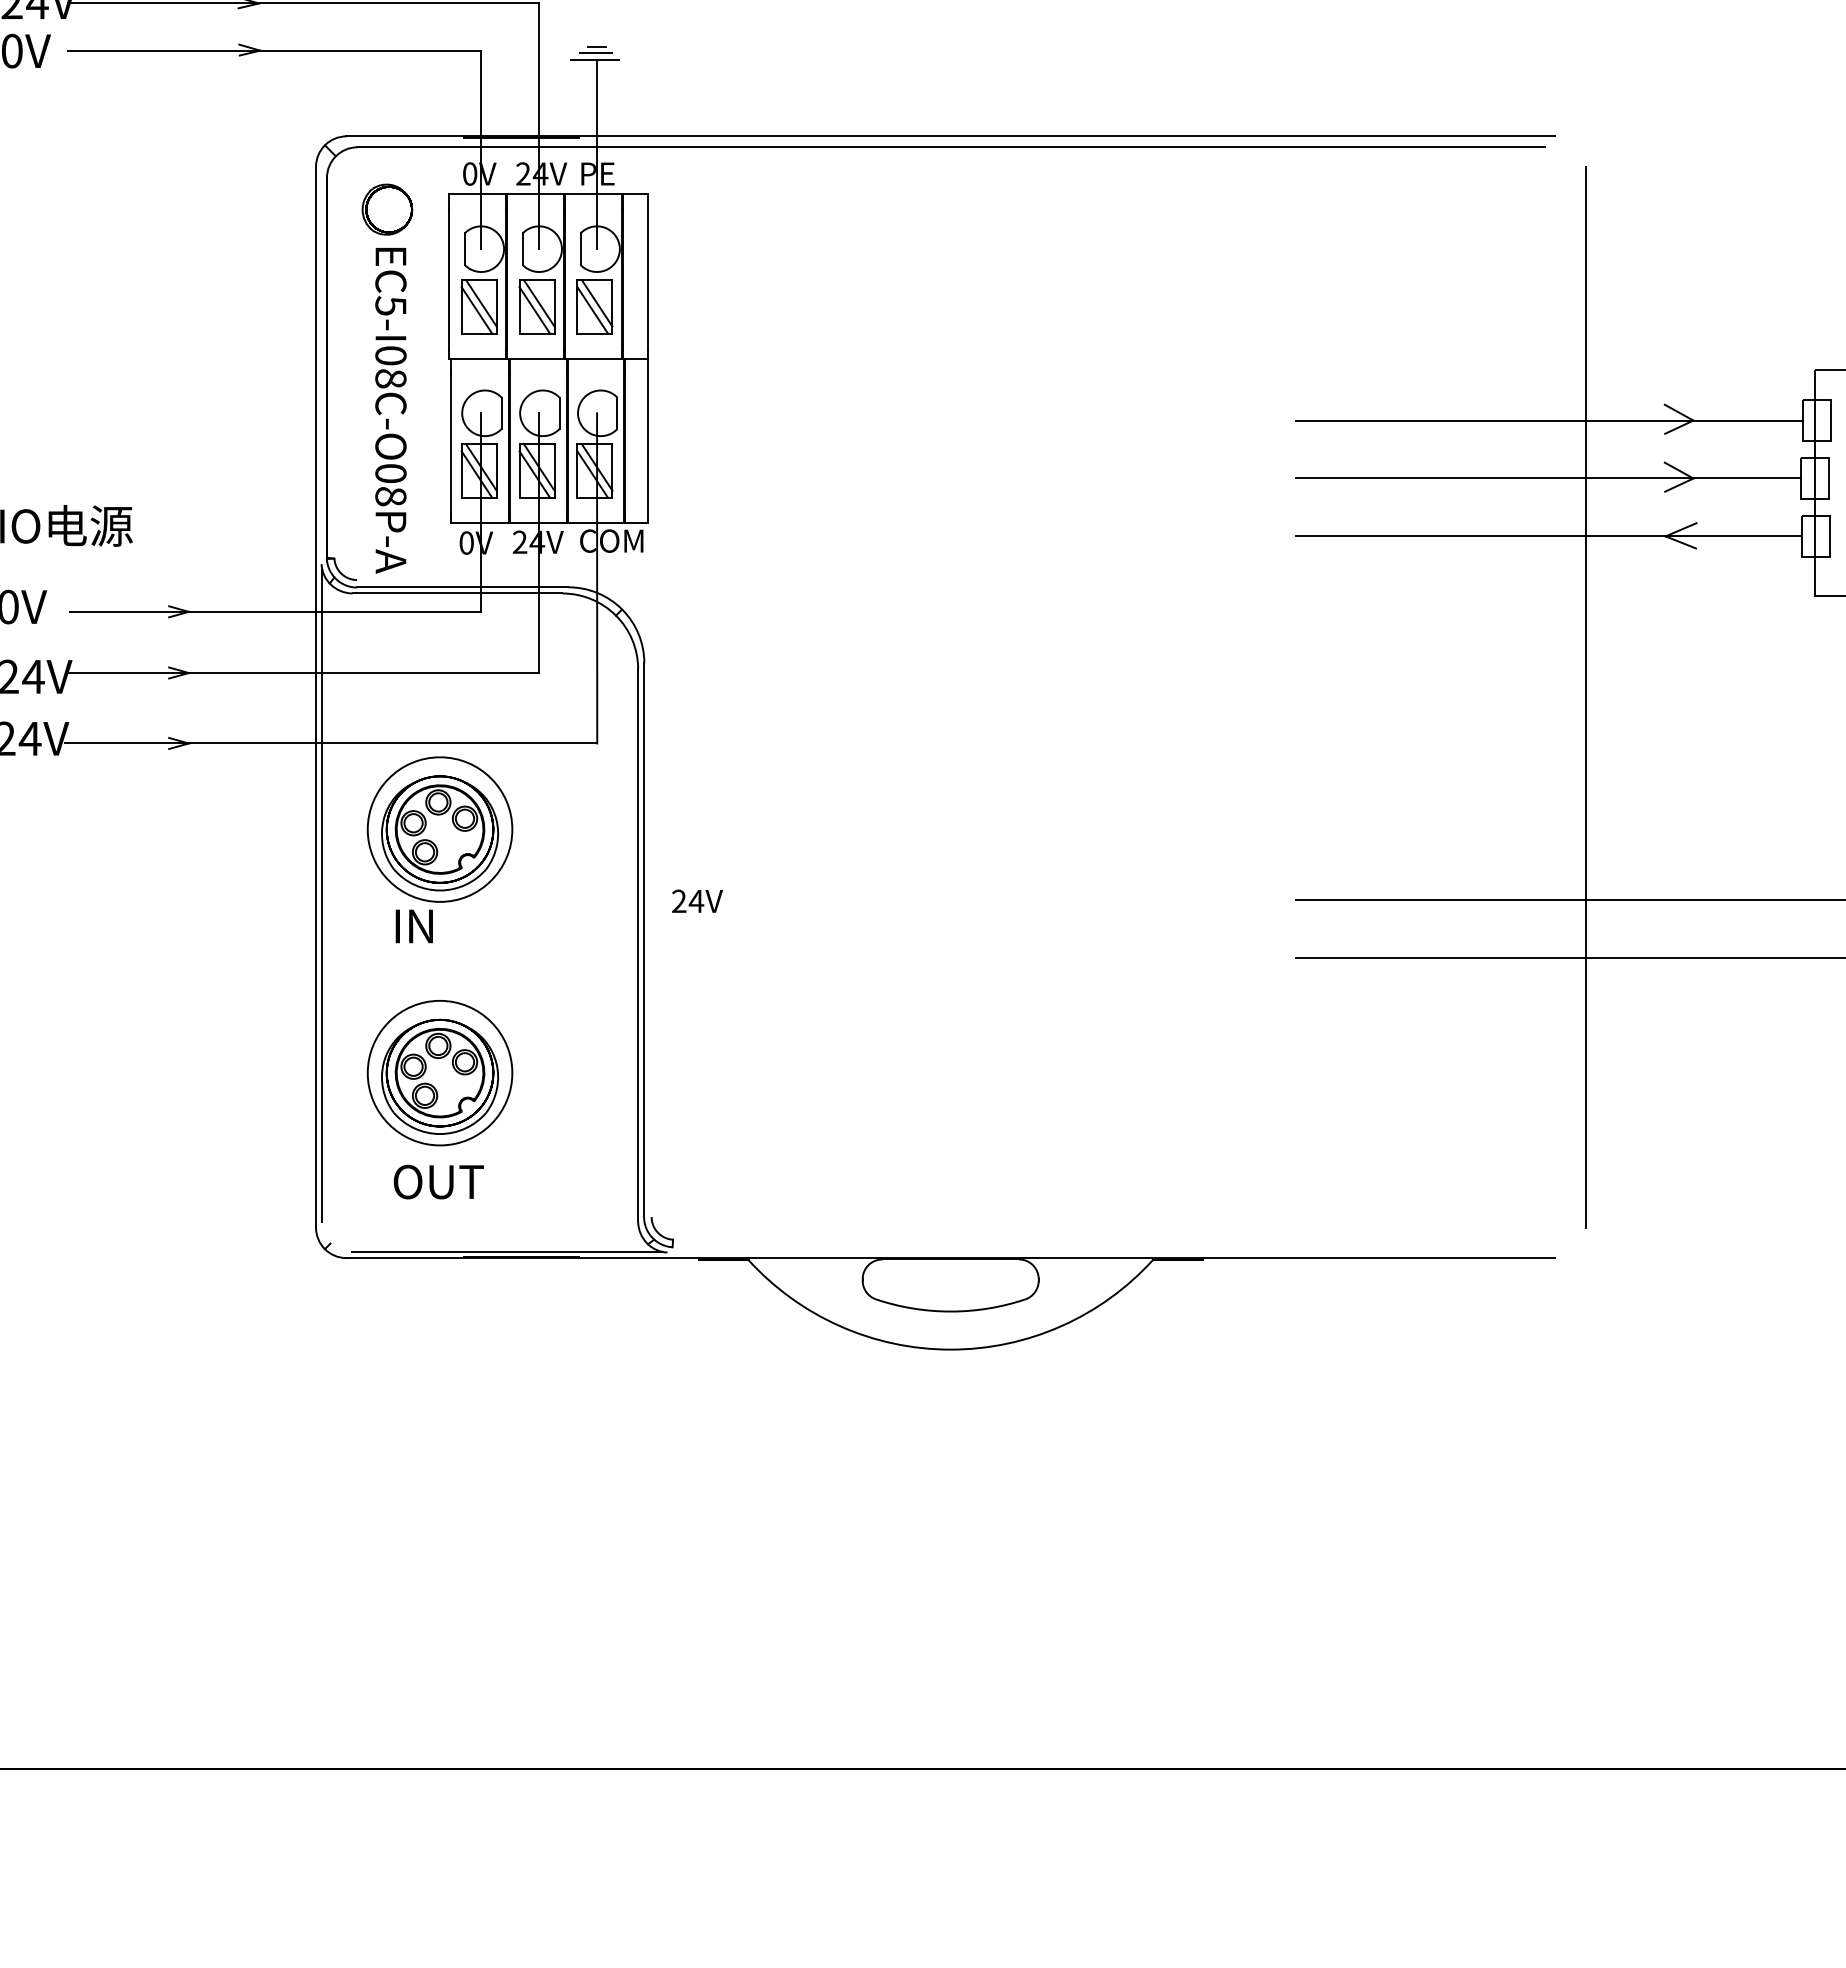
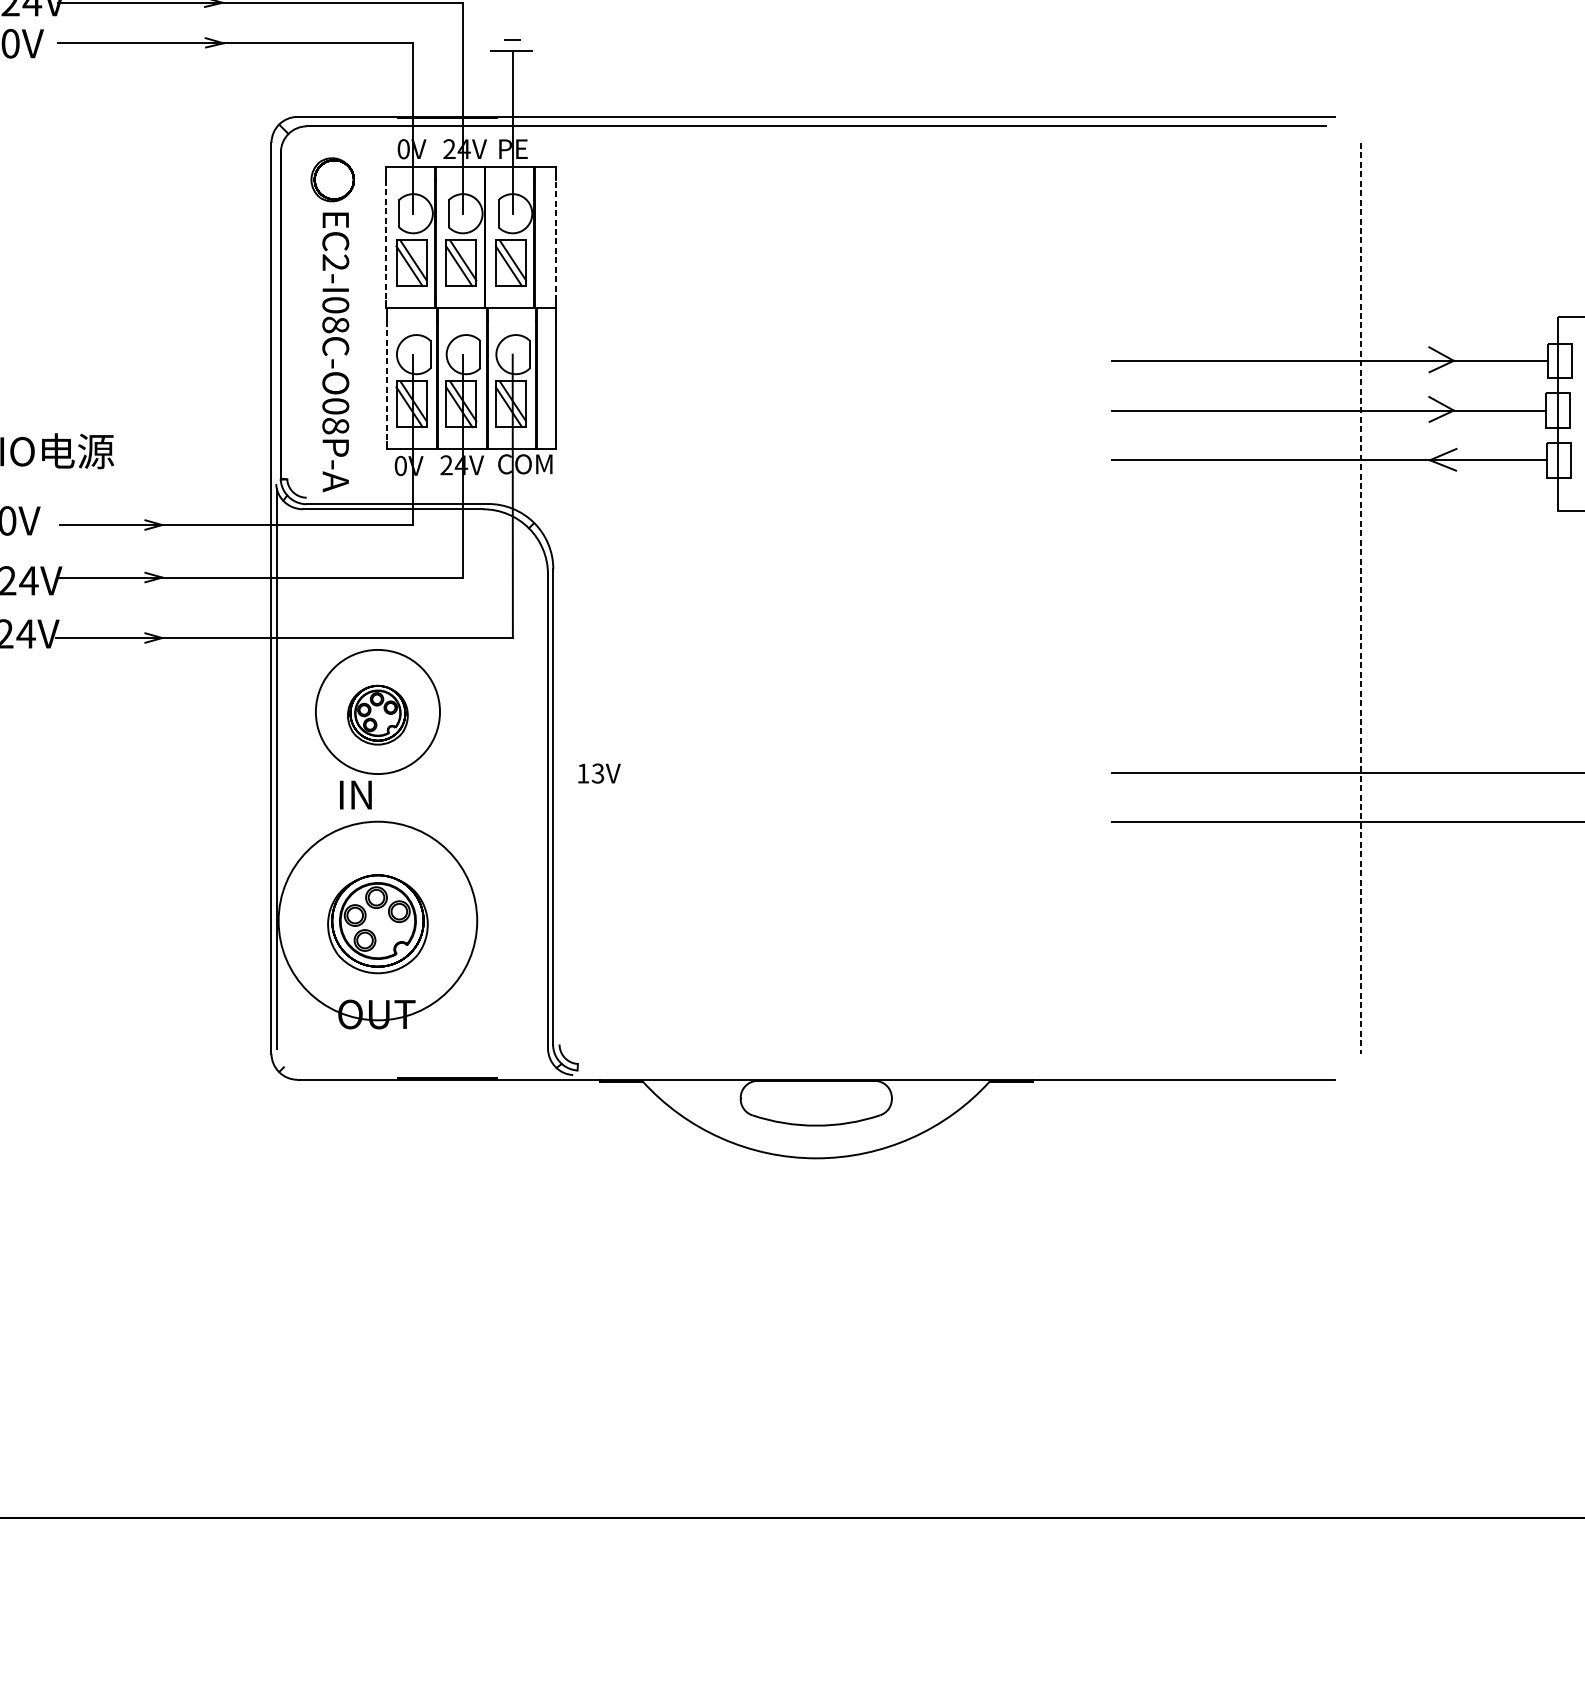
line: (596, 53) -> (512, 45), removed
line: (449, 280) -> (386, 240), solid -> dashed
line: (647, 280) -> (556, 240), solid -> dashed
text: (390, 305) -> (335, 262), EC5-I08C-O08P-A -> EC2-I08C-O08P-A
line: (450, 444) -> (386, 381), solid -> dashed
line: (1585, 697) -> (1361, 598), solid -> dashed
part: (439, 833) -> (377, 715), size x0.6
text: (688, 901) -> (591, 773), 24V -> 13V
circle: (439, 1072) -> (377, 920), size x1.6
line: (506, 1251) -> (434, 1074), removed

